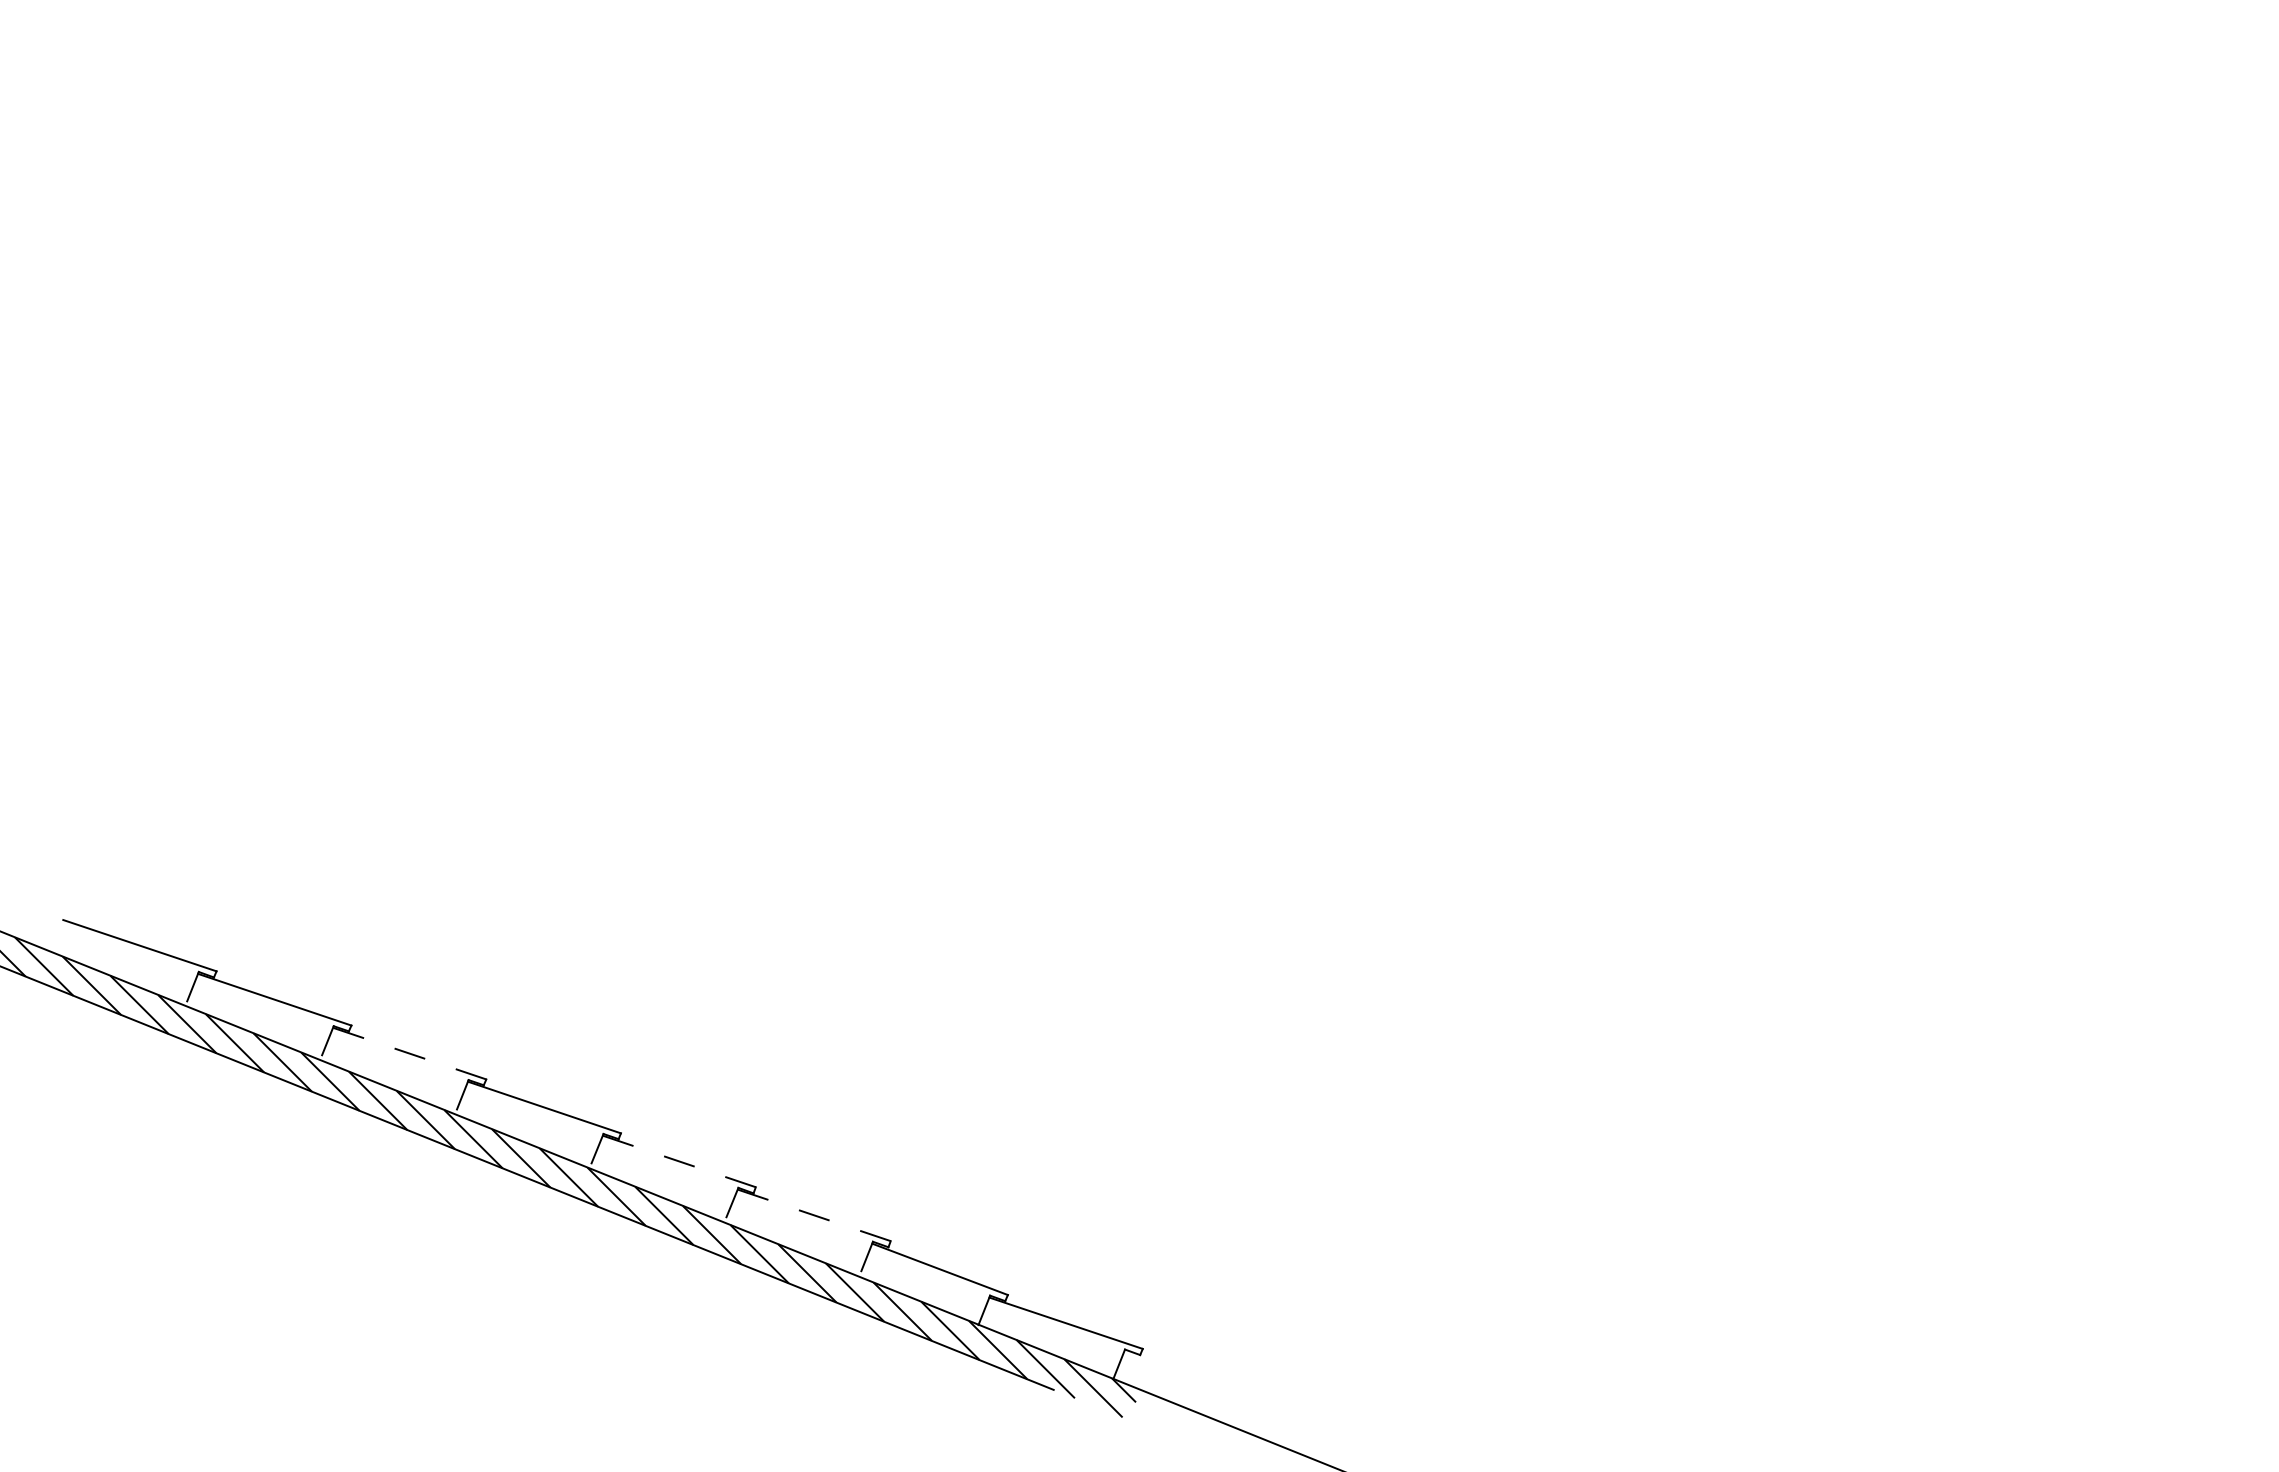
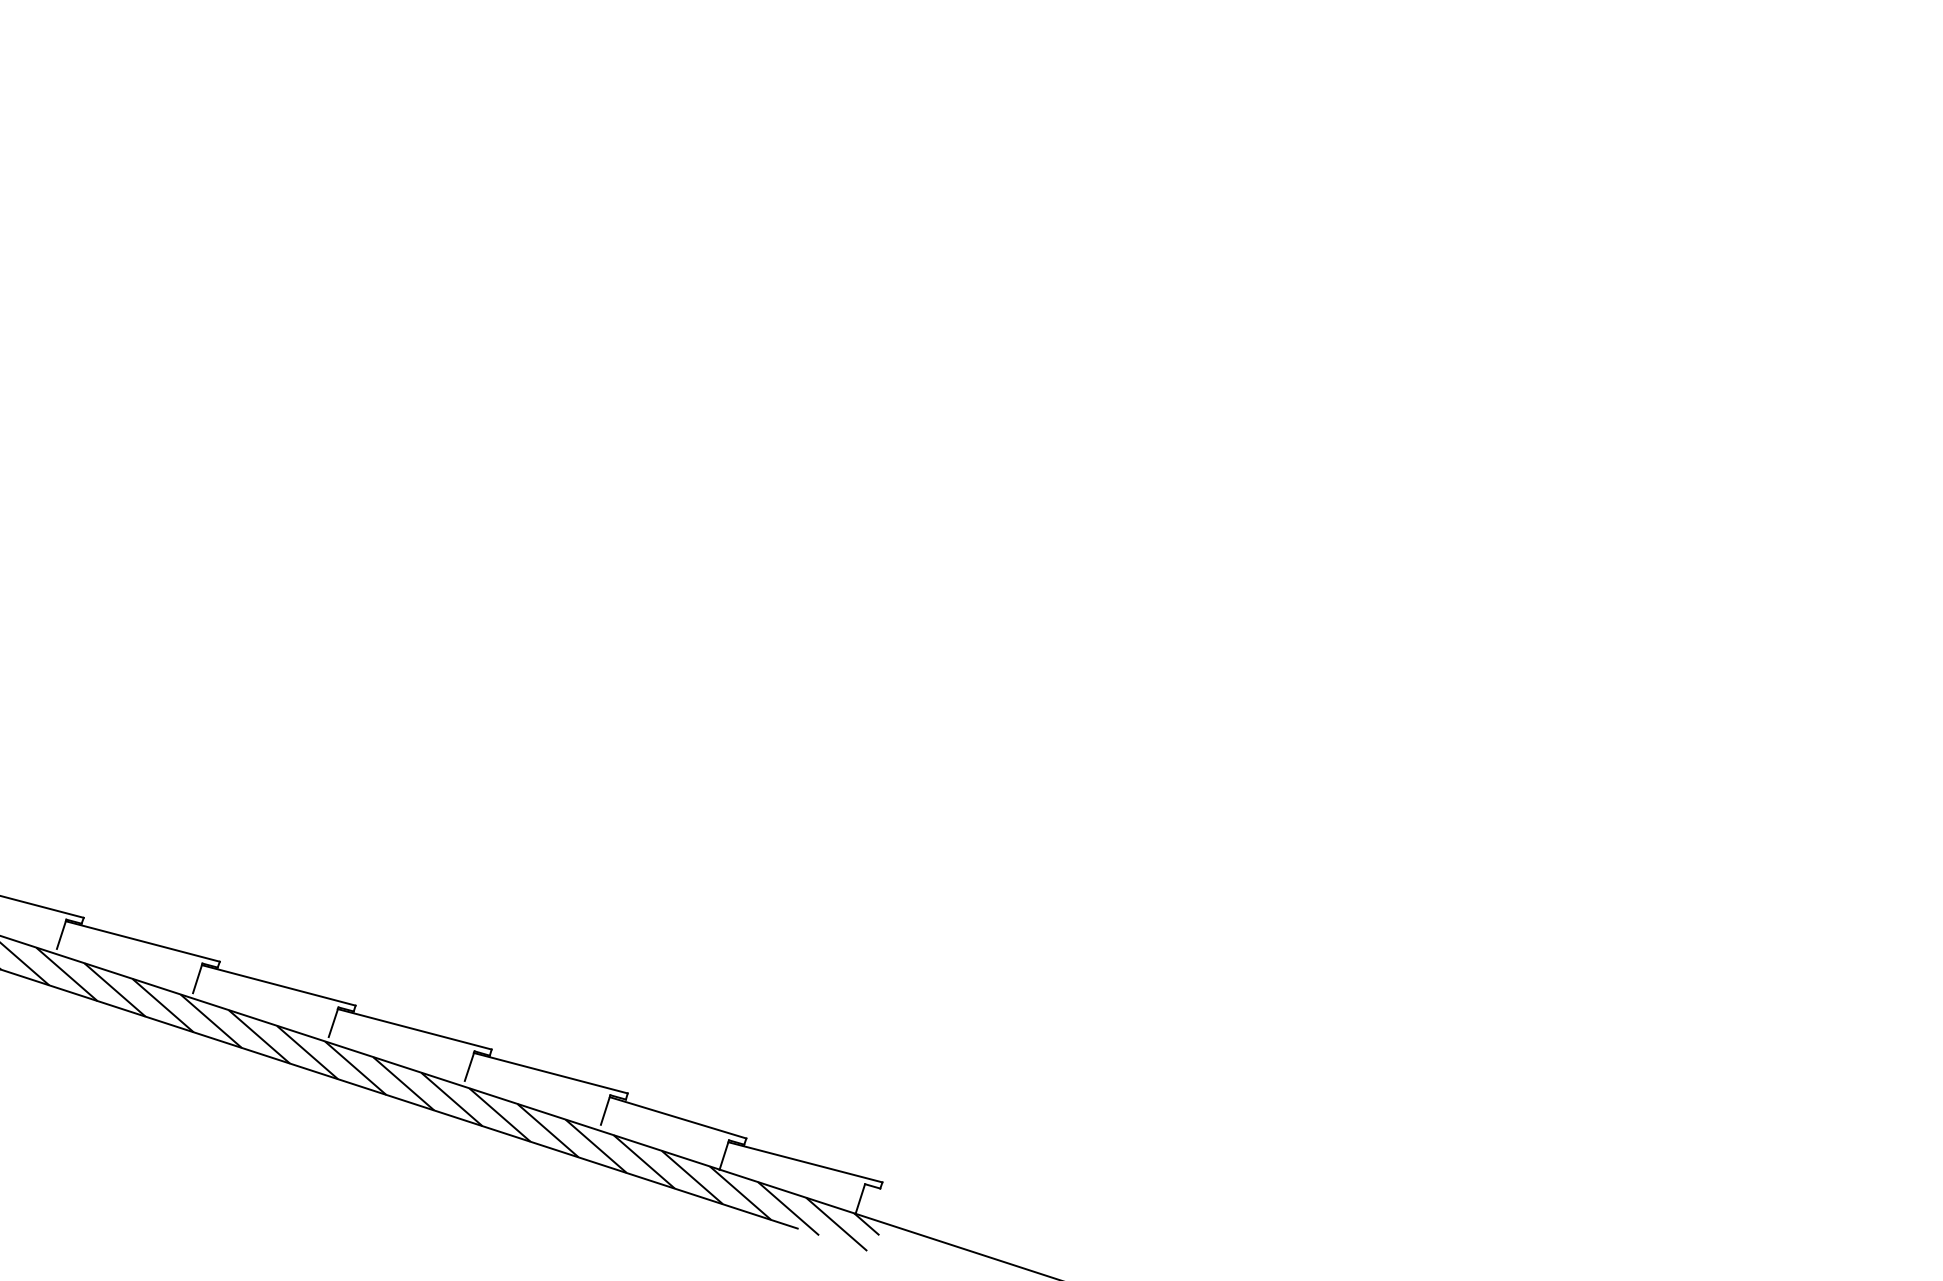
line: (409, 1053) -> (142, 941), dashed -> solid
line: (679, 1161) -> (414, 1029), dashed -> solid
line: (814, 1215) -> (551, 1073), dashed -> solid

